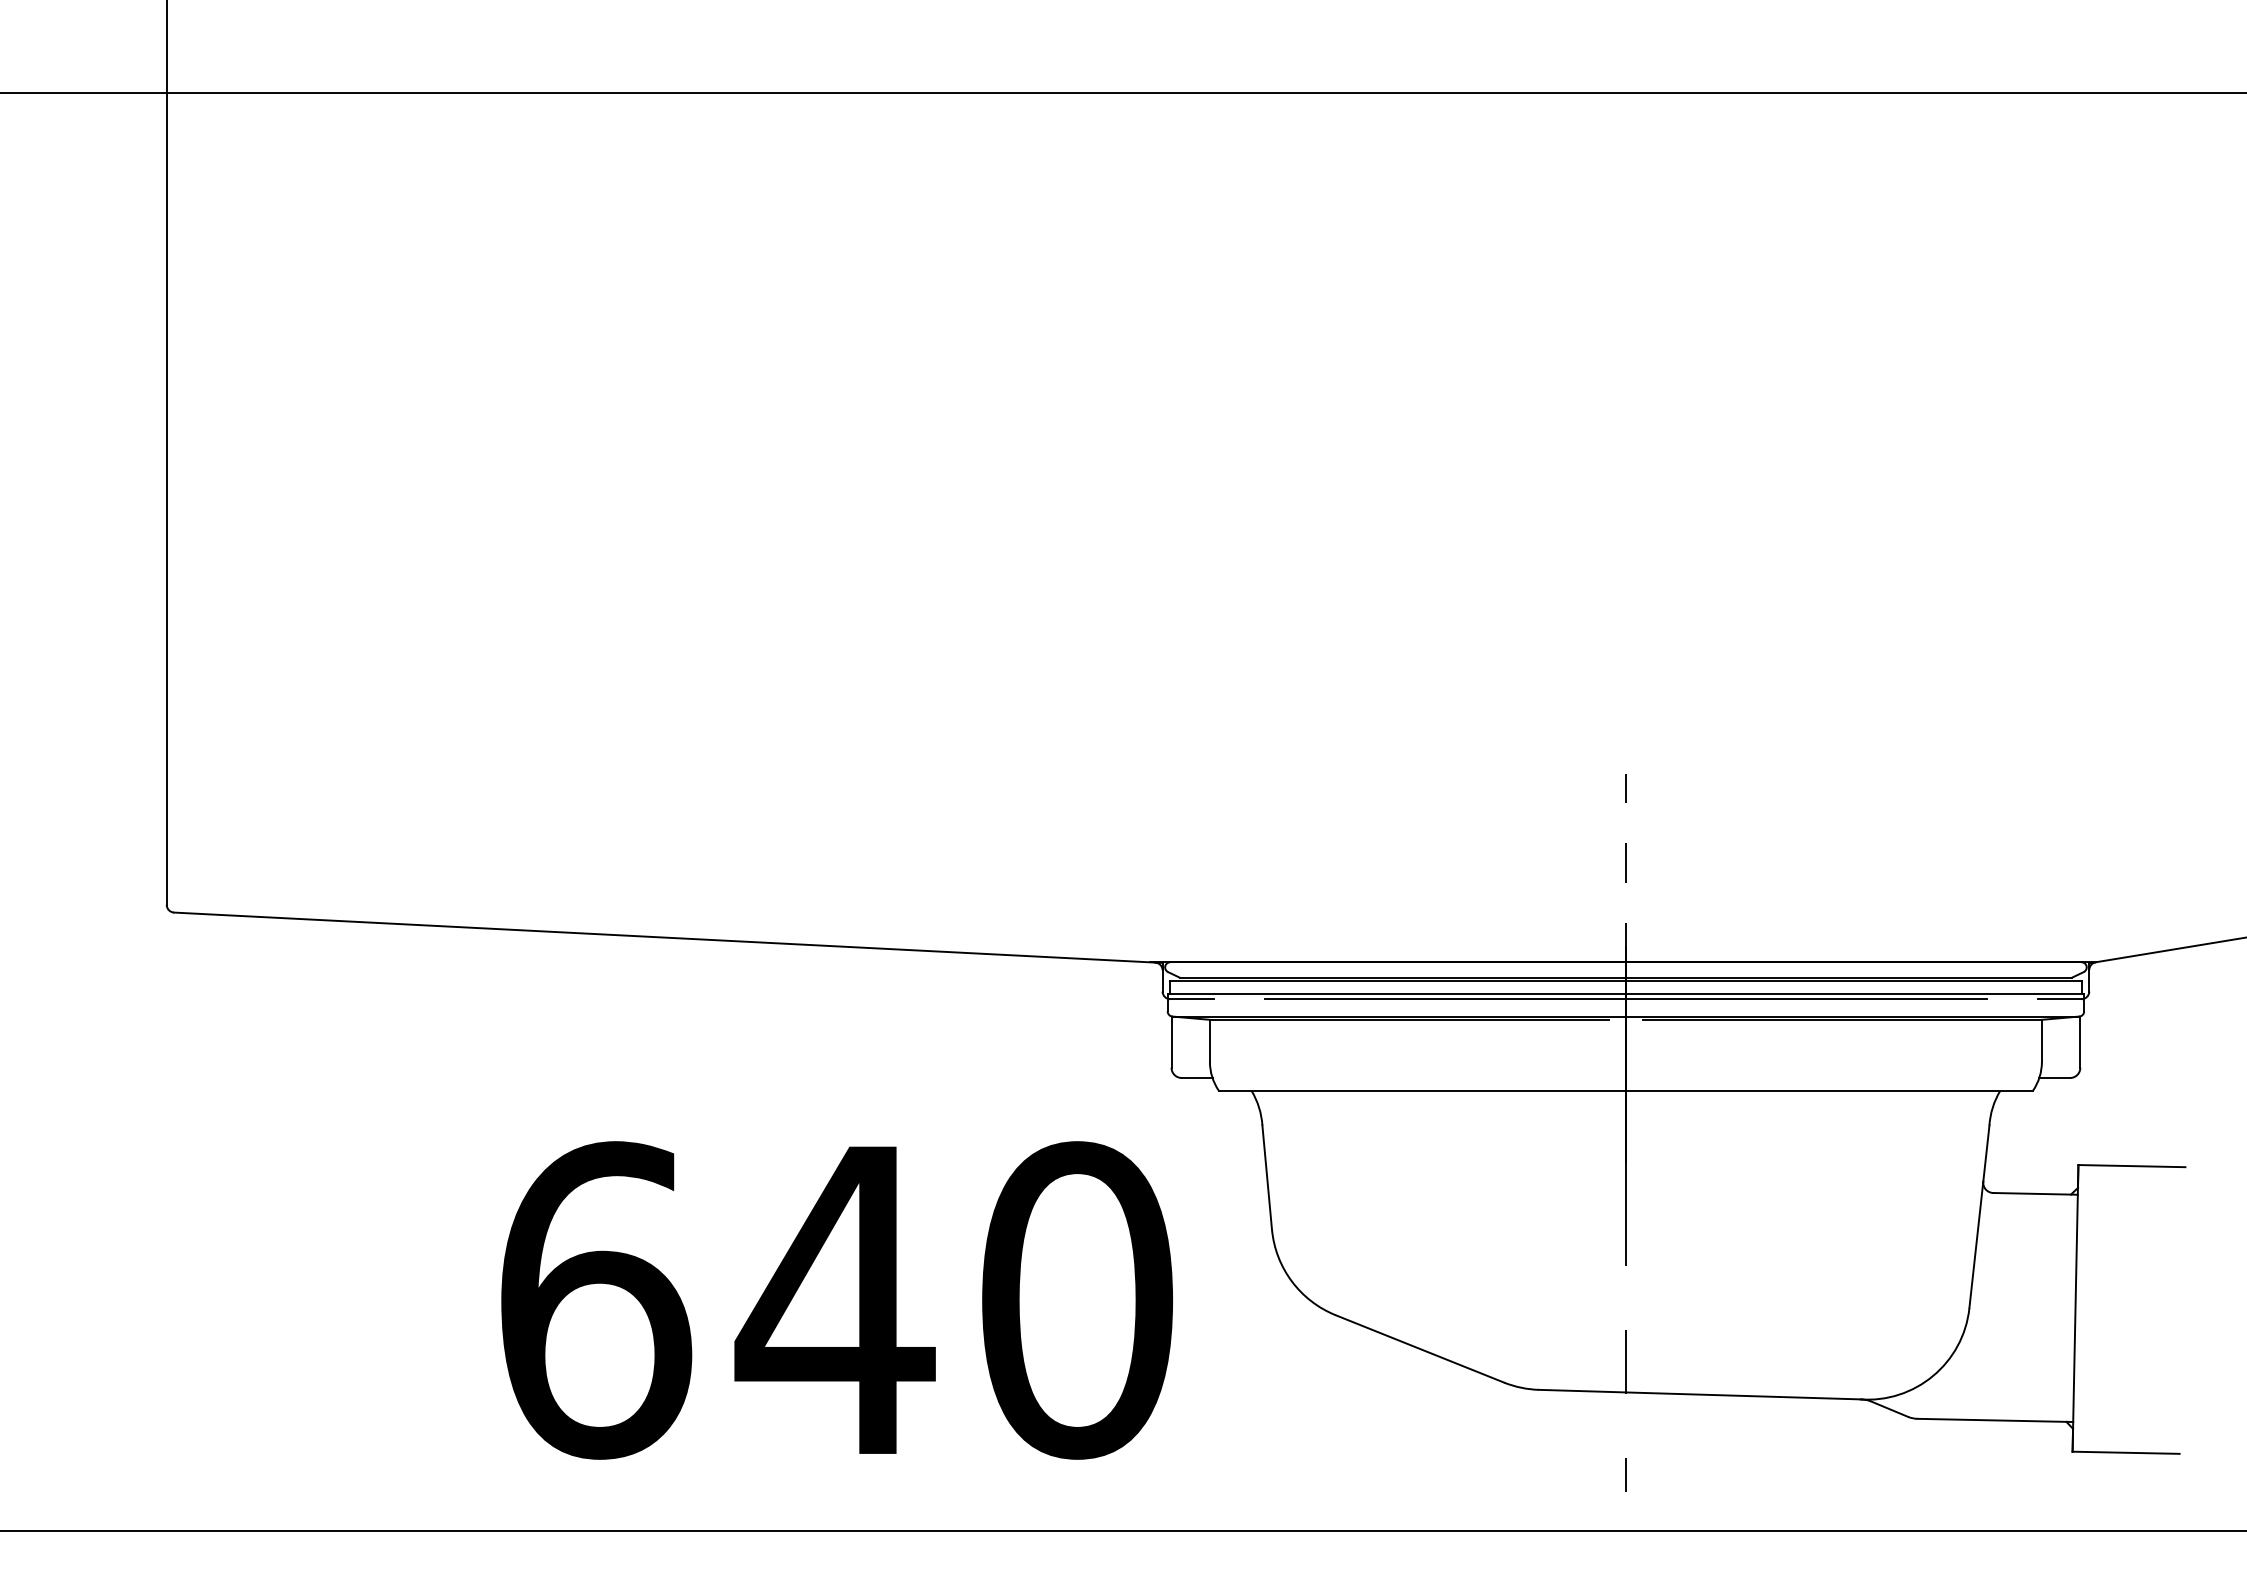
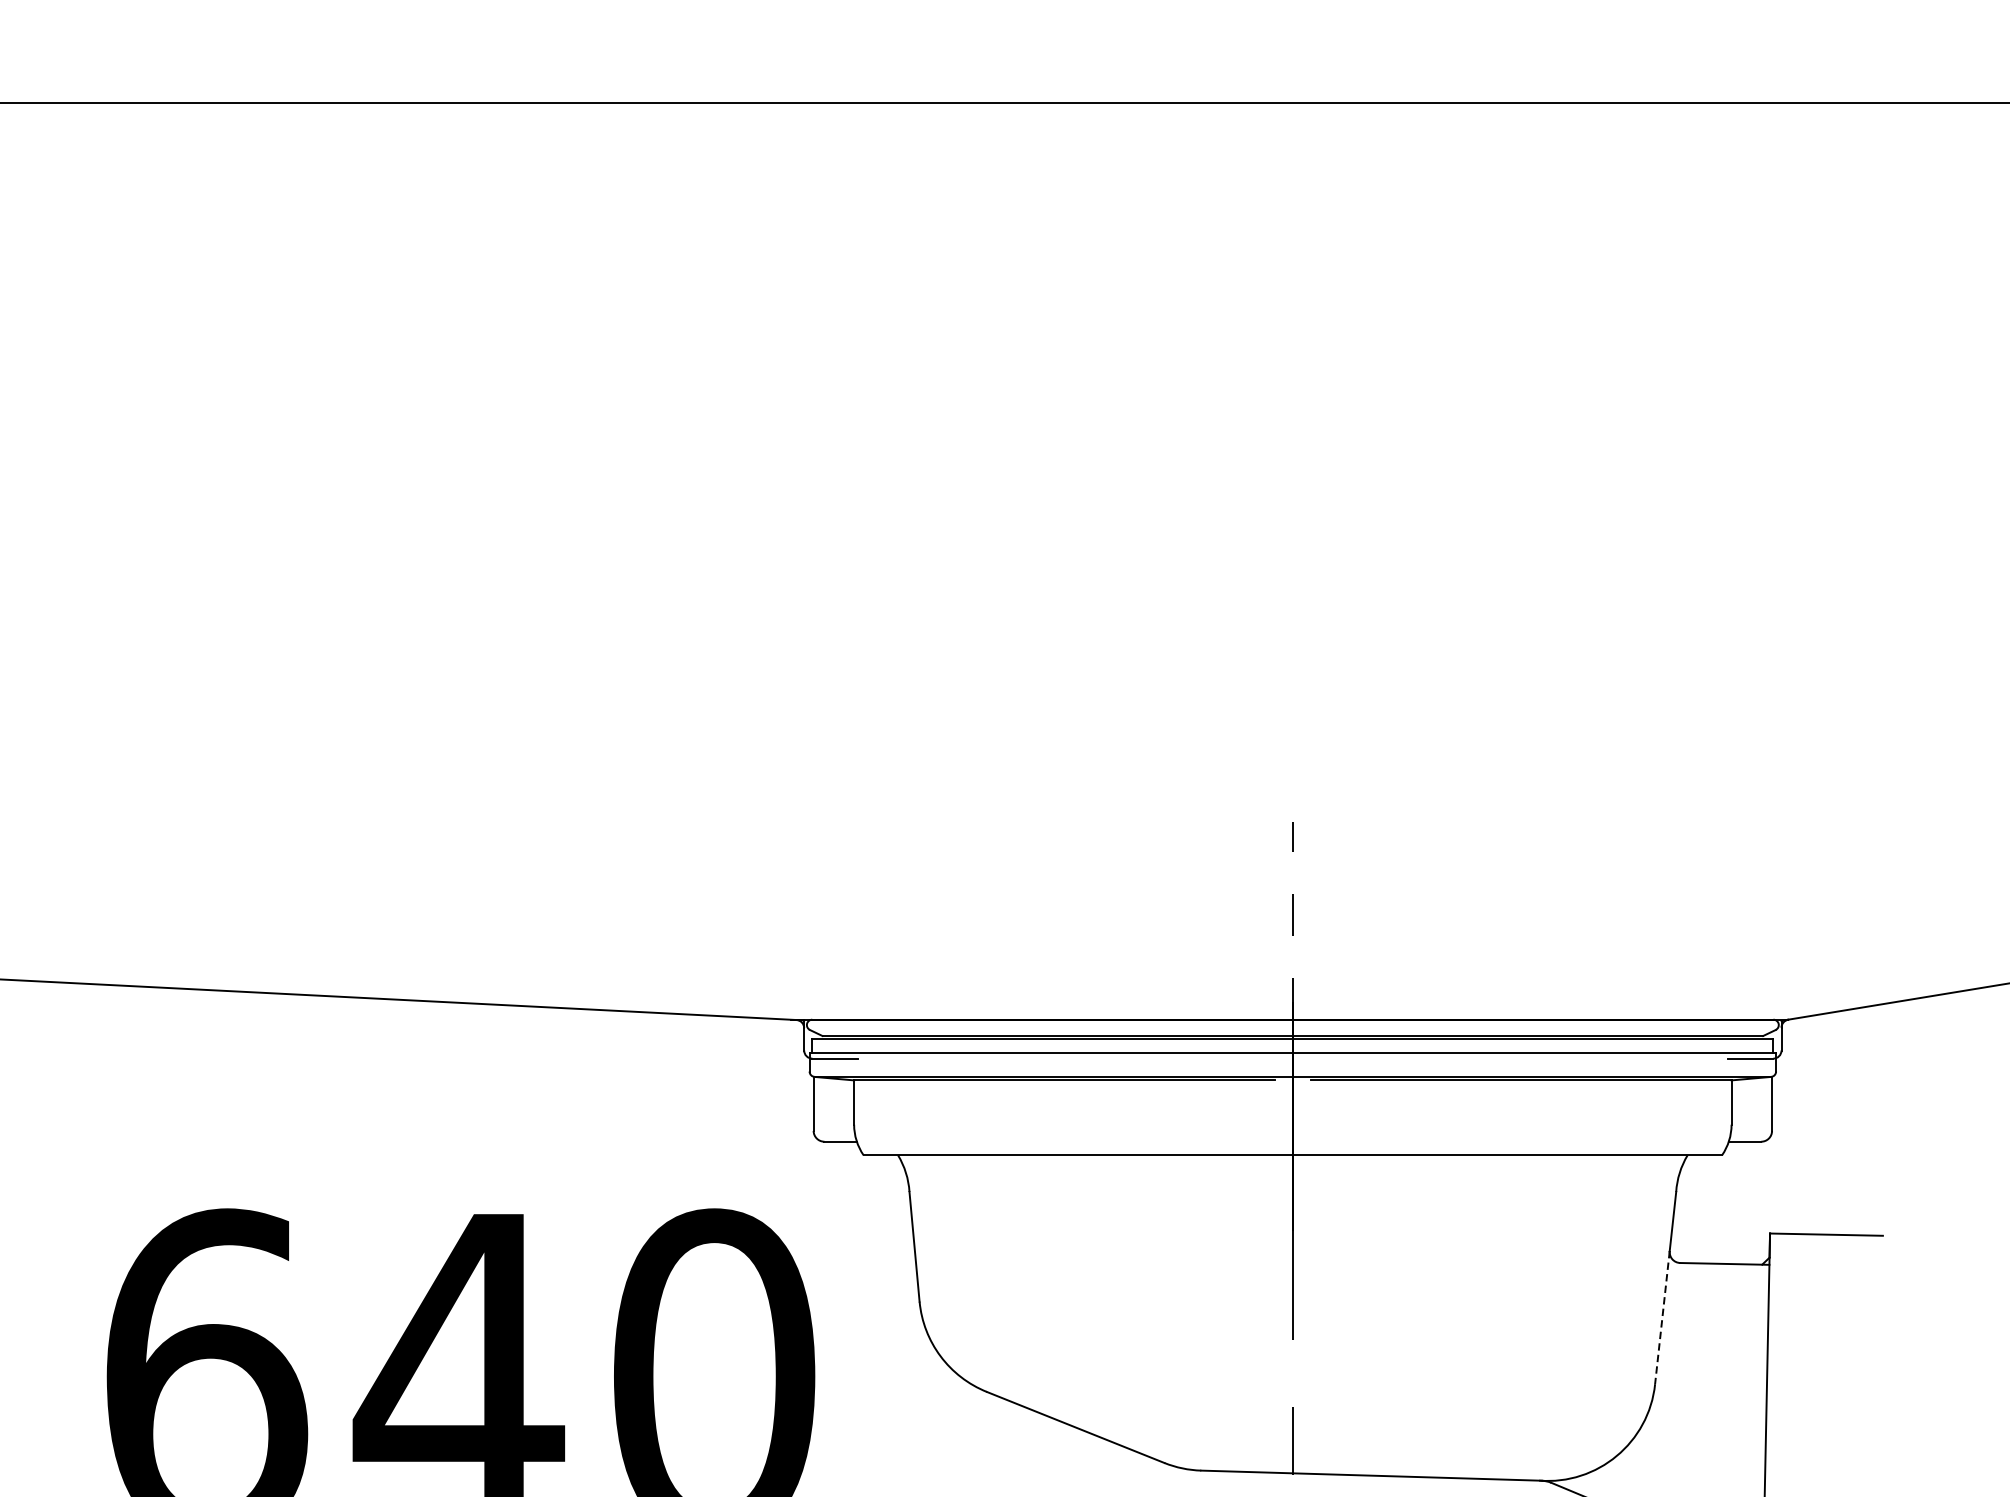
line: (1625, 999) -> (1292, 1058), removed
line: (1976, 1244) -> (1662, 1317), solid -> dashed

